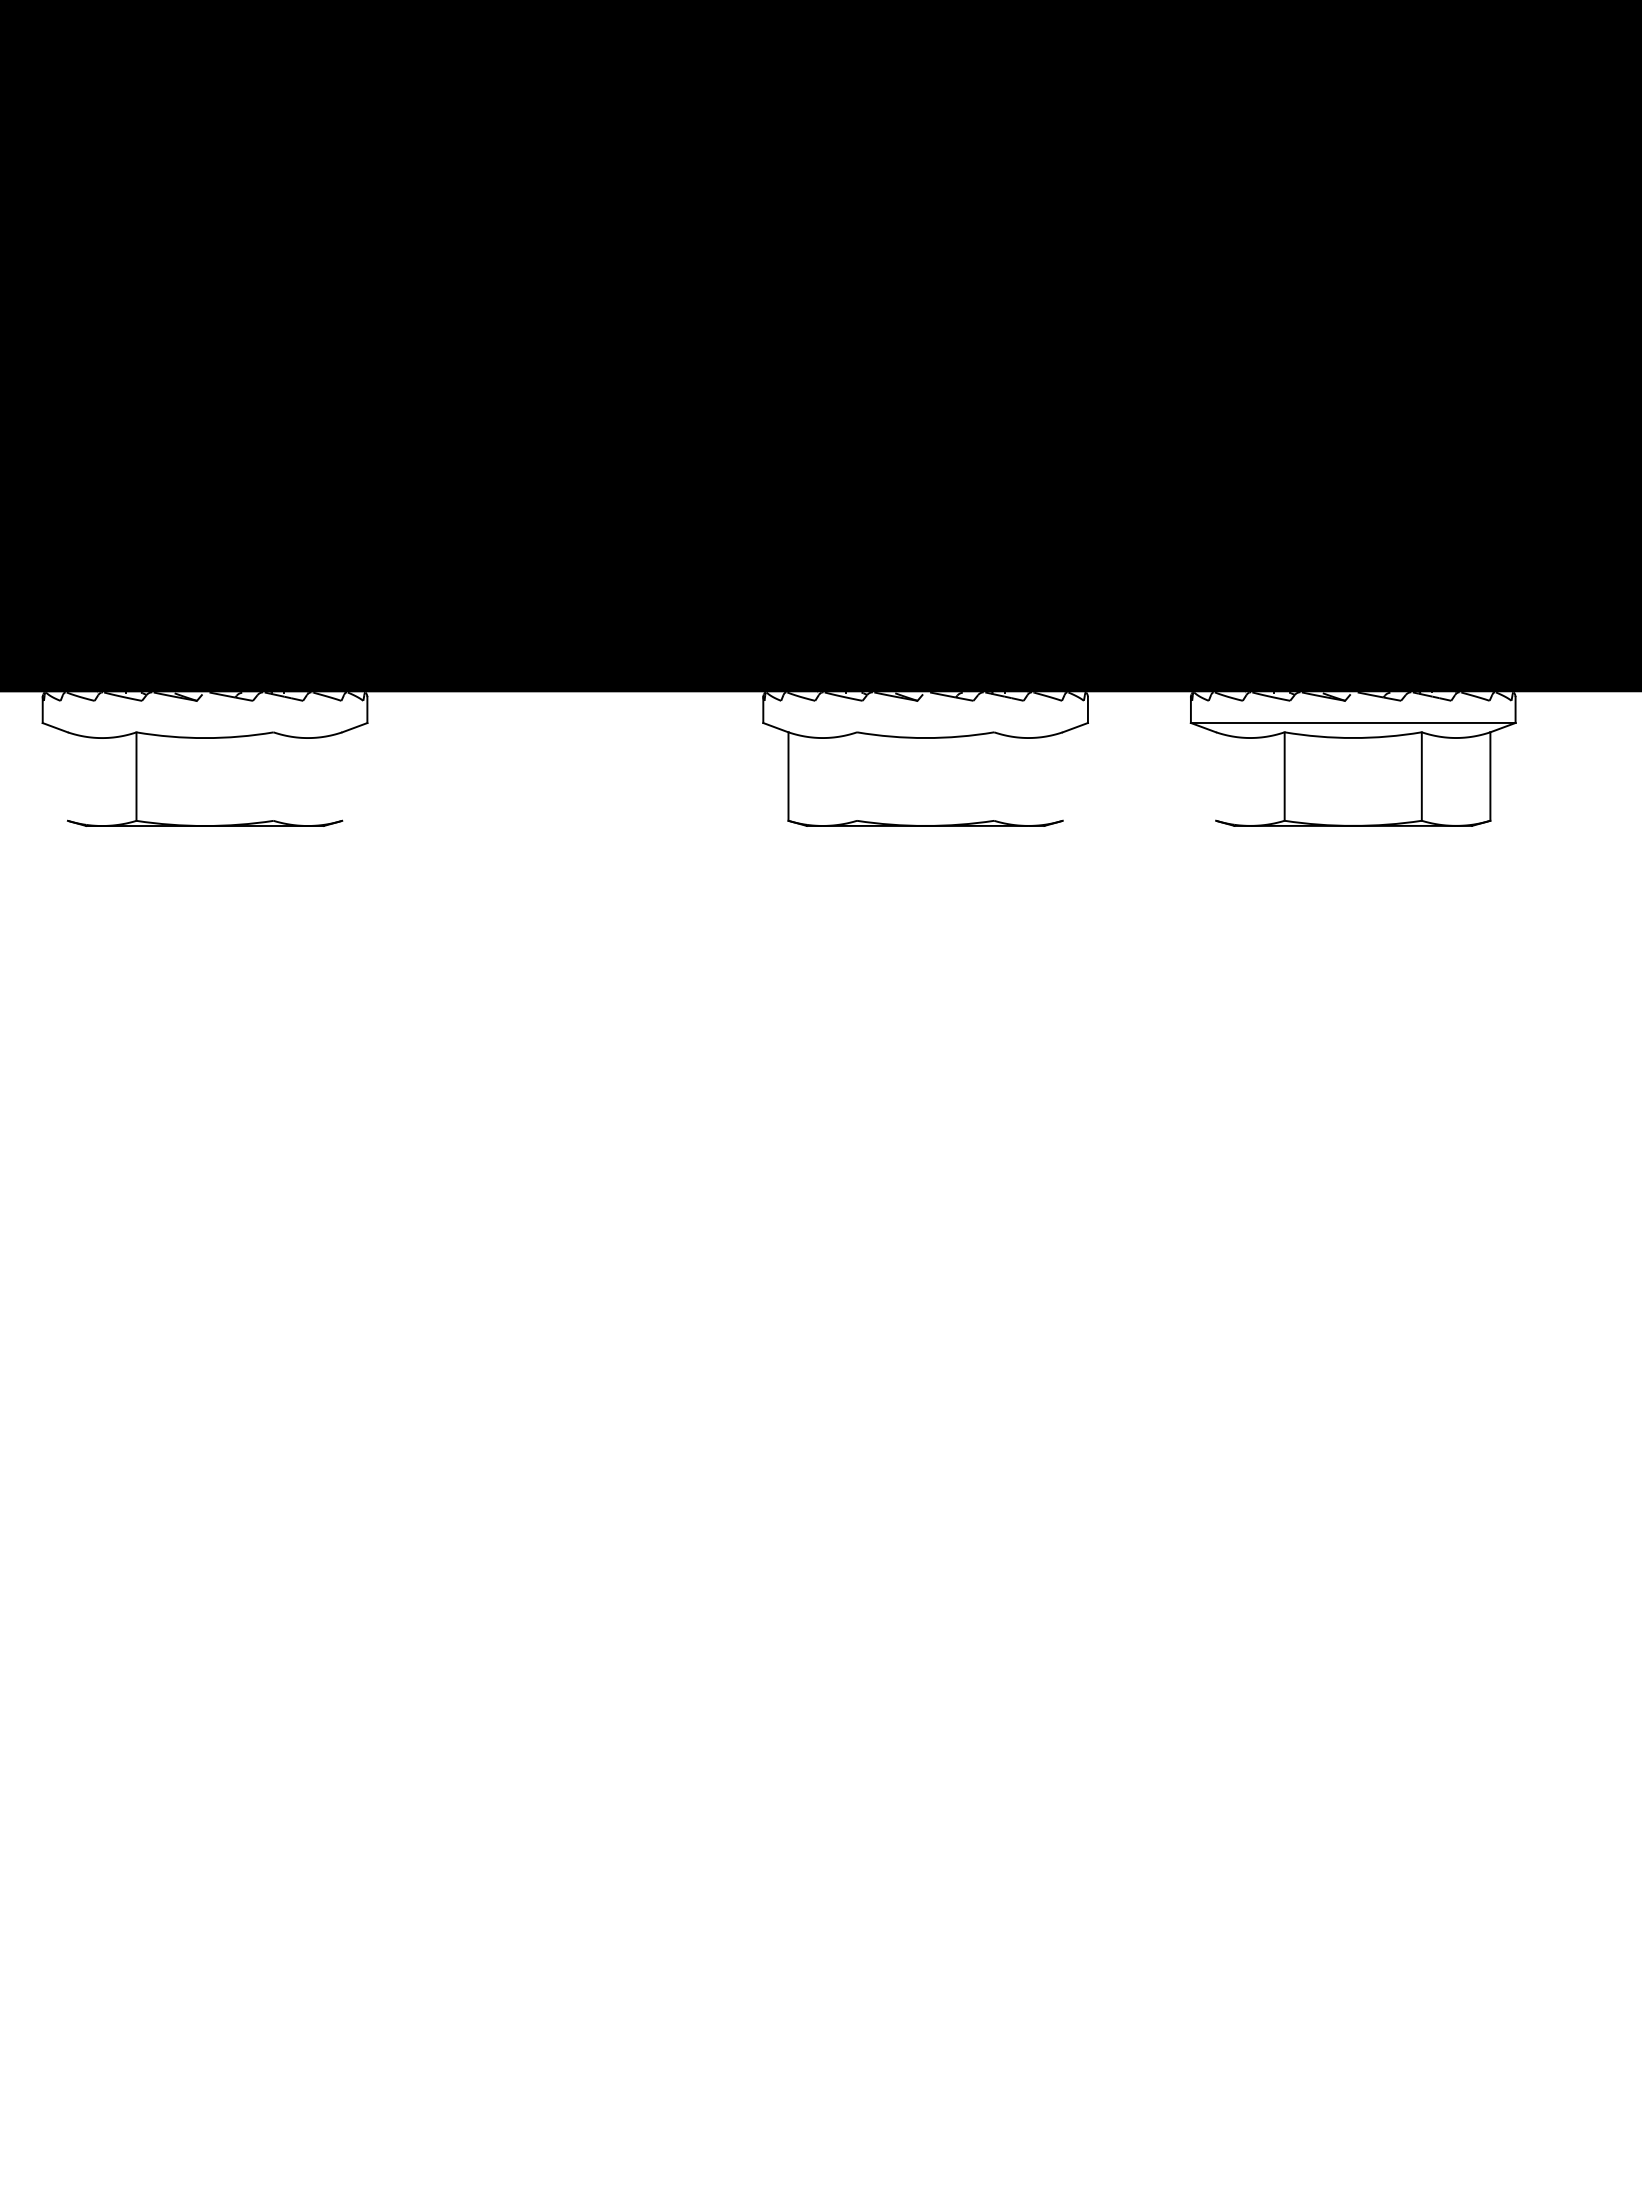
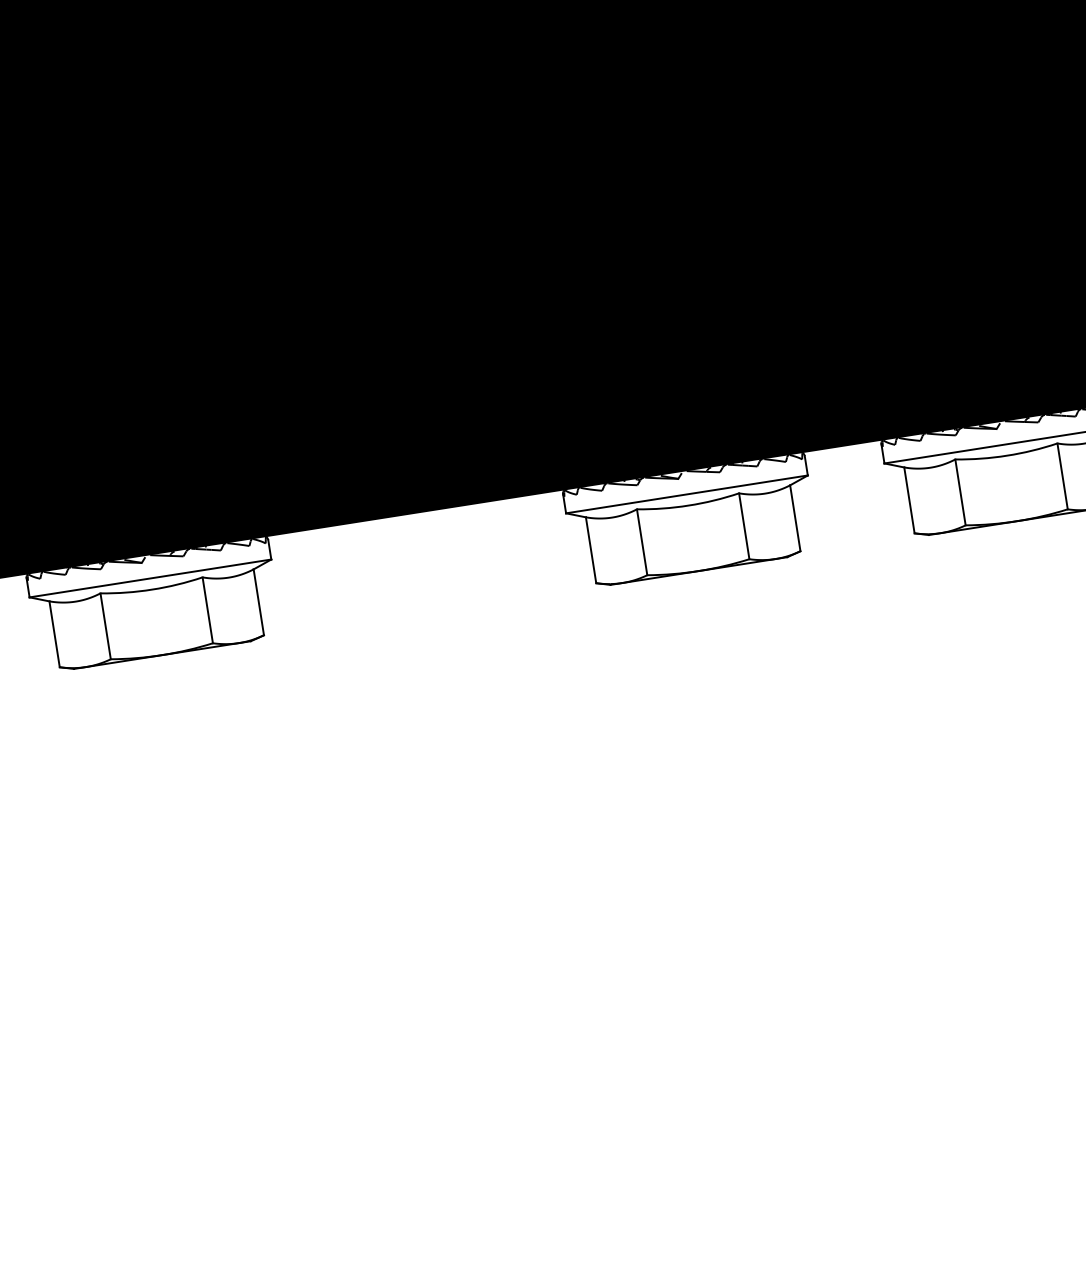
line: (204, 723) -> (150, 578), added
line: (925, 723) -> (686, 494), added
line: (67, 776) -> (54, 634), added
line: (273, 776) -> (207, 610), added
line: (342, 776) -> (259, 602), added
line: (857, 776) -> (642, 542), added
line: (994, 776) -> (744, 526), added
line: (1062, 776) -> (795, 518), added
line: (1216, 776) -> (909, 500), added

